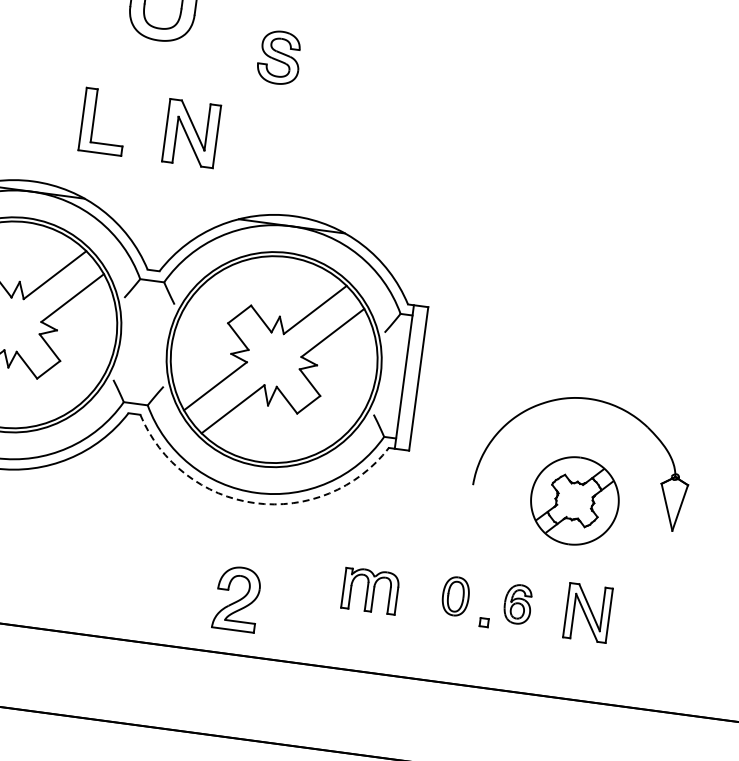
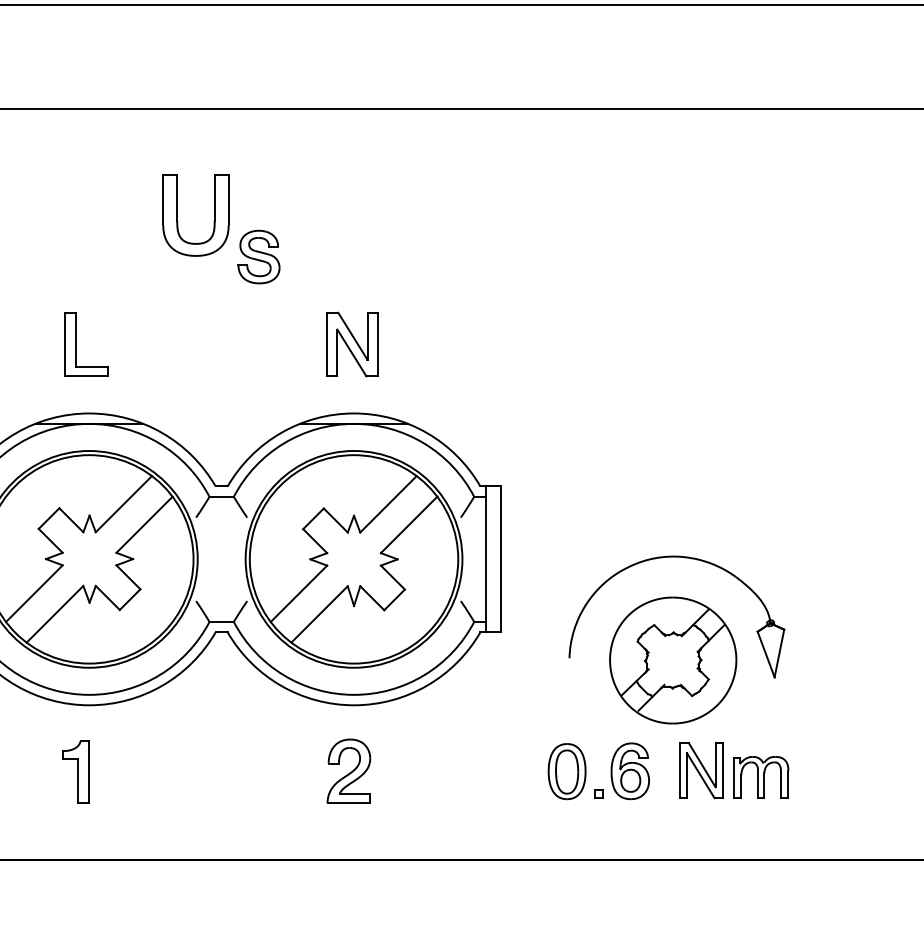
part: (278, 57) -> (258, 256), moved
part: (94, 120) -> (76, 344), moved
part: (191, 133) -> (352, 344), moved
part: (575, 500) -> (673, 660), size x1.43
arc: (255, 503) -> (354, 705), dashed -> solid
part: (370, 590) -> (761, 777), moved
part: (455, 596) -> (566, 771), size x1.43
part: (236, 598) -> (348, 770), moved
part: (517, 604) -> (629, 771), size x1.43

